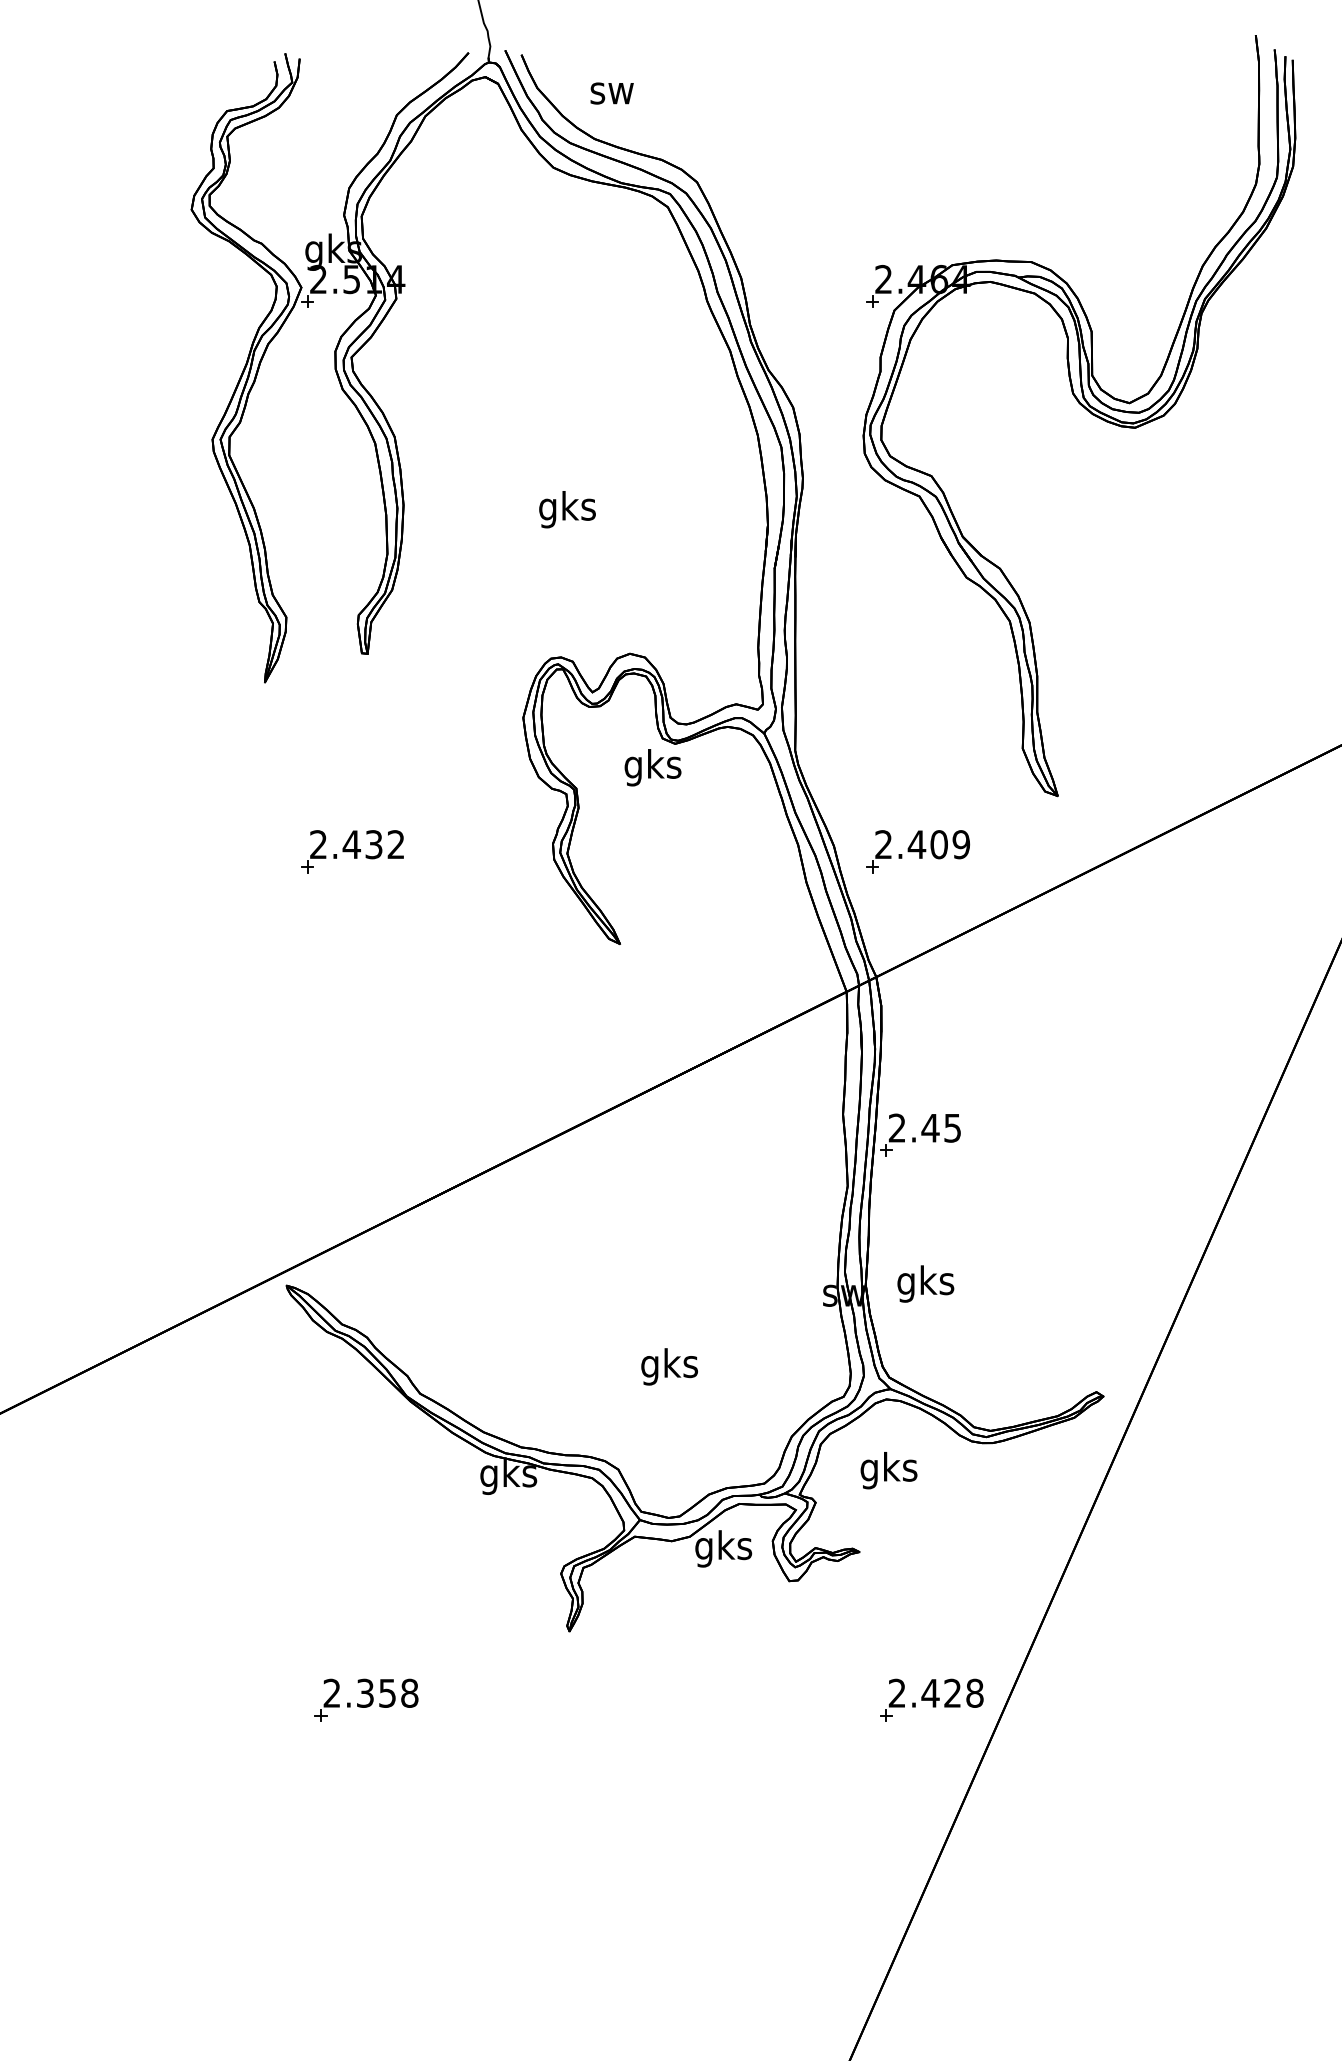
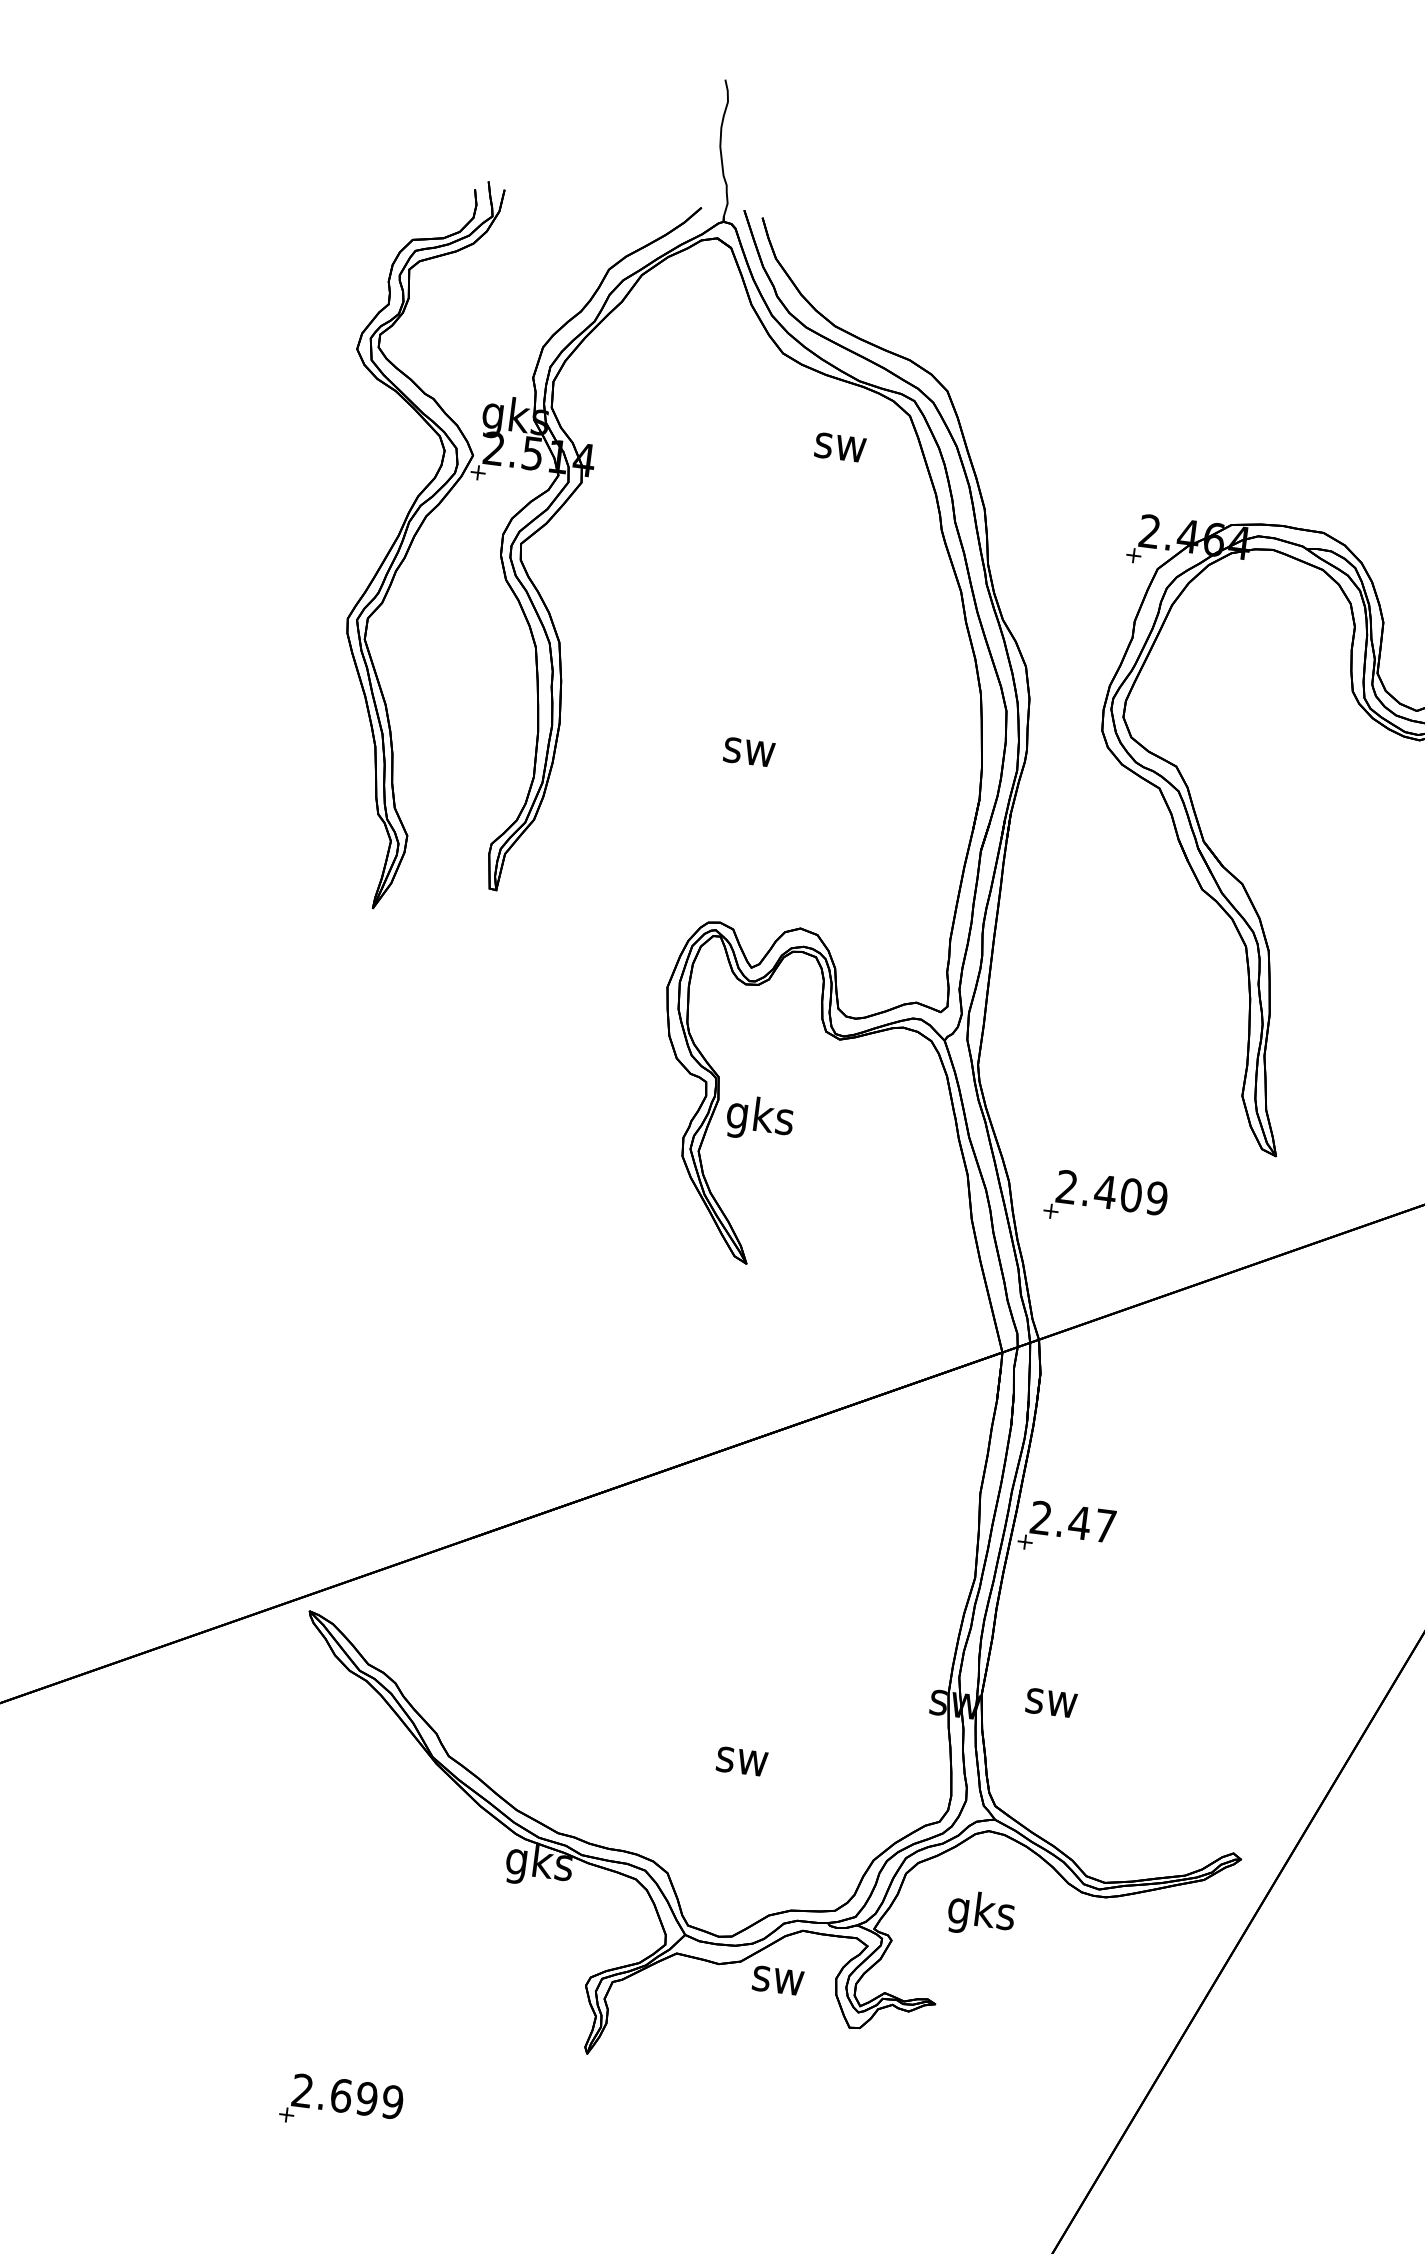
text: (611, 93) -> (839, 447), moved
text: (567, 509) -> (749, 751), gks -> sw
text: (652, 767) -> (759, 1118), moved
part: (352, 851) -> (449, 1117), removed
text: (952, 1128) -> (1105, 1526), 2.45 -> 2.47
text: (925, 1283) -> (1051, 1702), gks -> sw
text: (669, 1366) -> (741, 1761), gks -> sw
text: (723, 1548) -> (777, 1980), gks -> sw
text: (387, 1692) -> (367, 2097), 2.358 -> 2.699
part: (931, 1699) -> (997, 2185), removed

